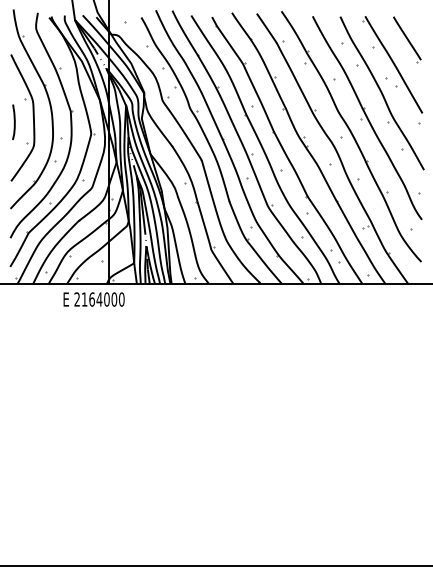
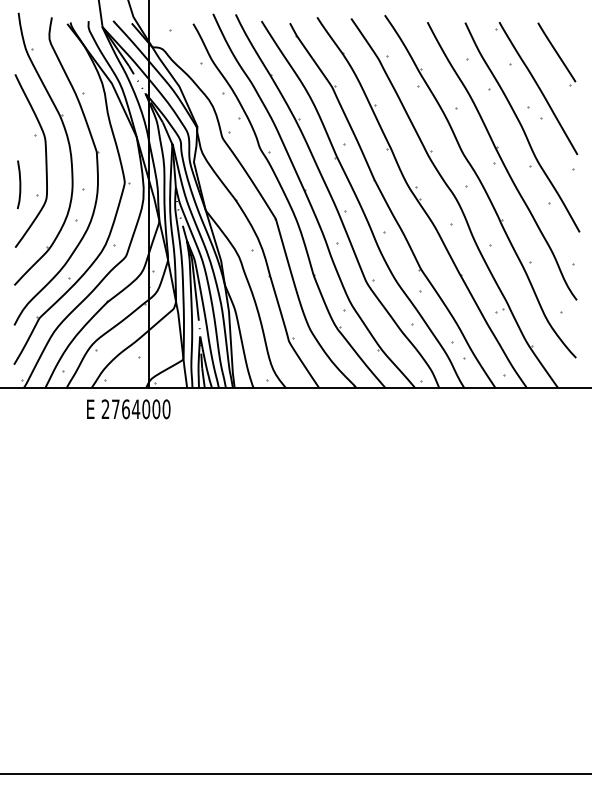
line: (14, 122) -> (19, 185), moved
text: (84, 299) -> (115, 409), 2164000 -> 2764000

